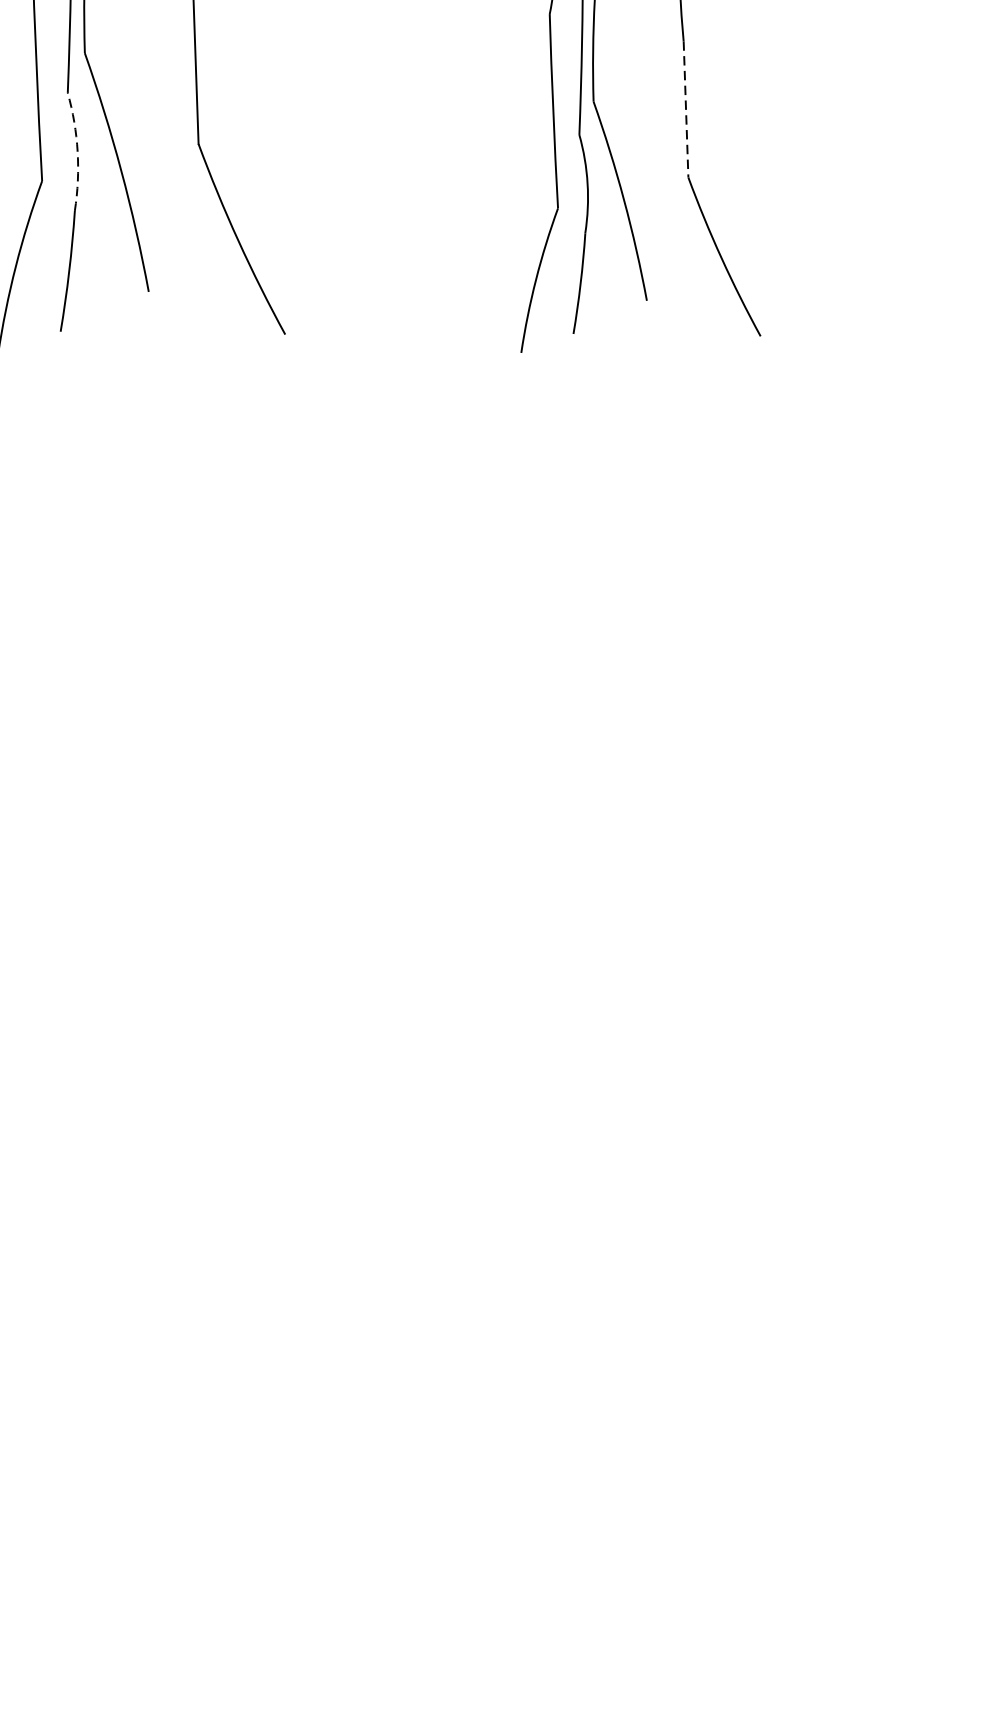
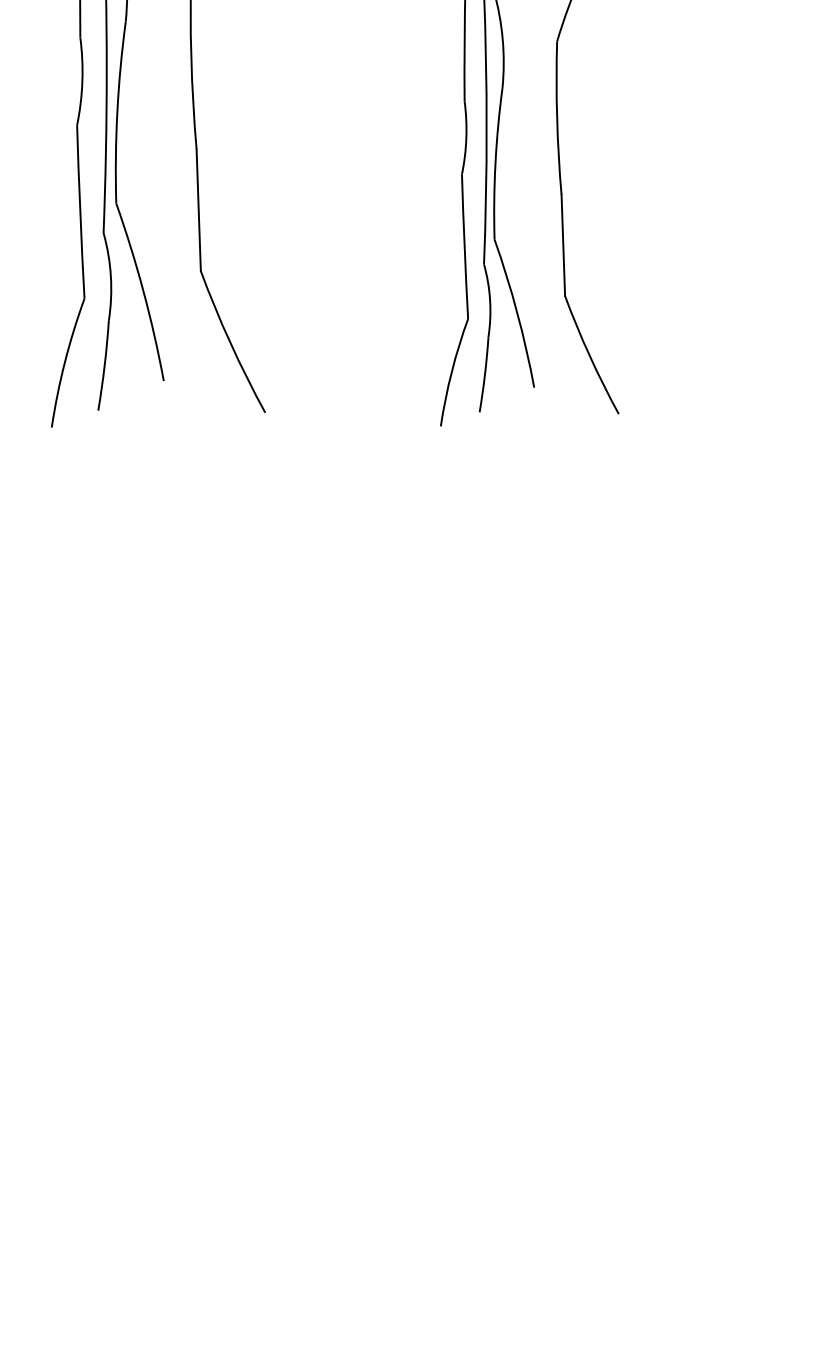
line: (686, 109) -> (563, 245), dashed -> solid
arc: (77, 151) -> (110, 276), dashed -> solid

